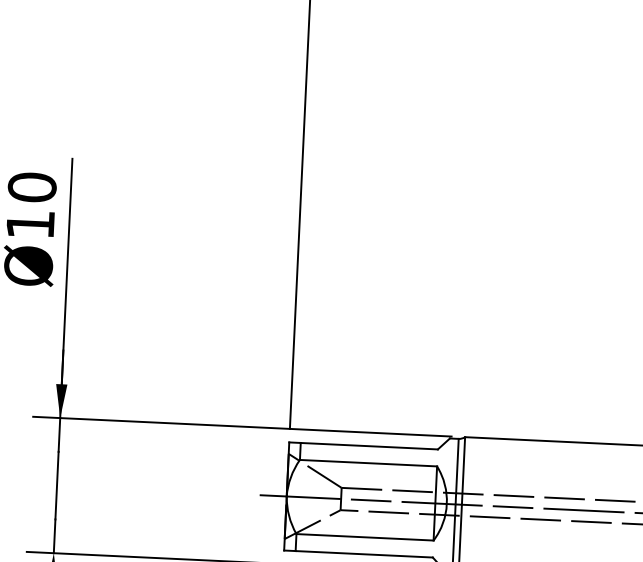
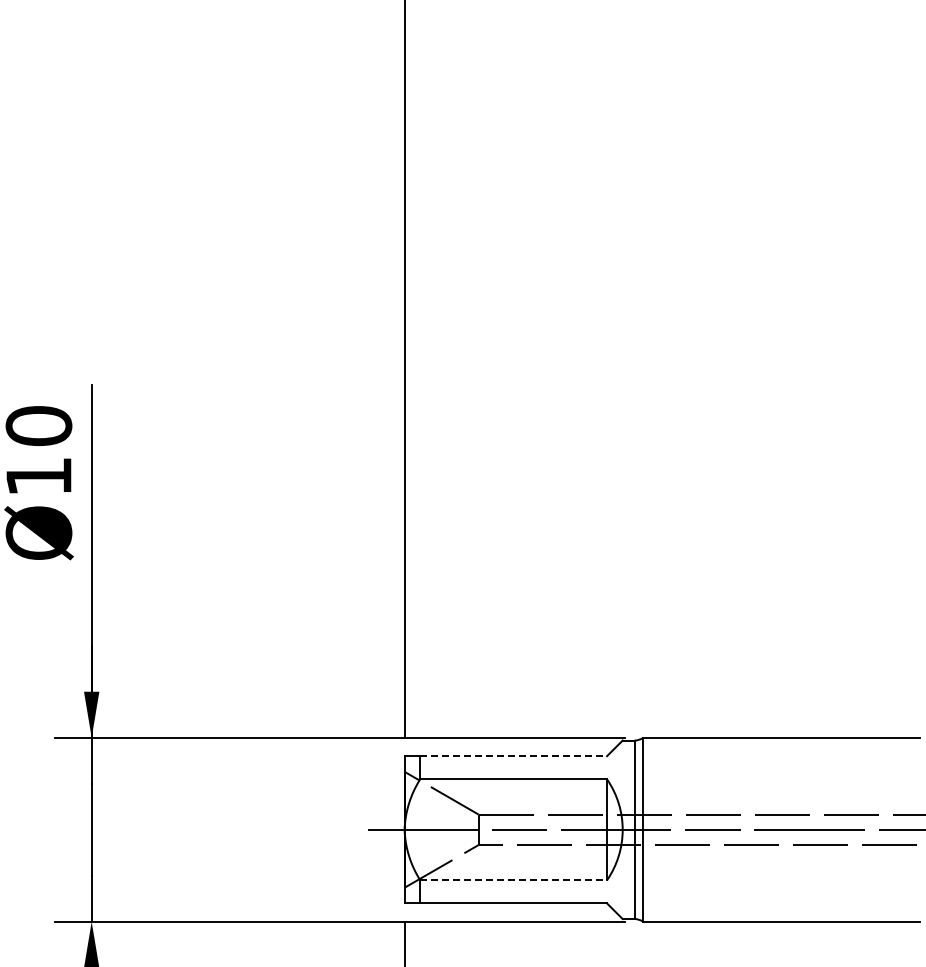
line: (369, 446) -> (514, 756), solid -> dashed
line: (365, 537) -> (514, 880), solid -> dashed

